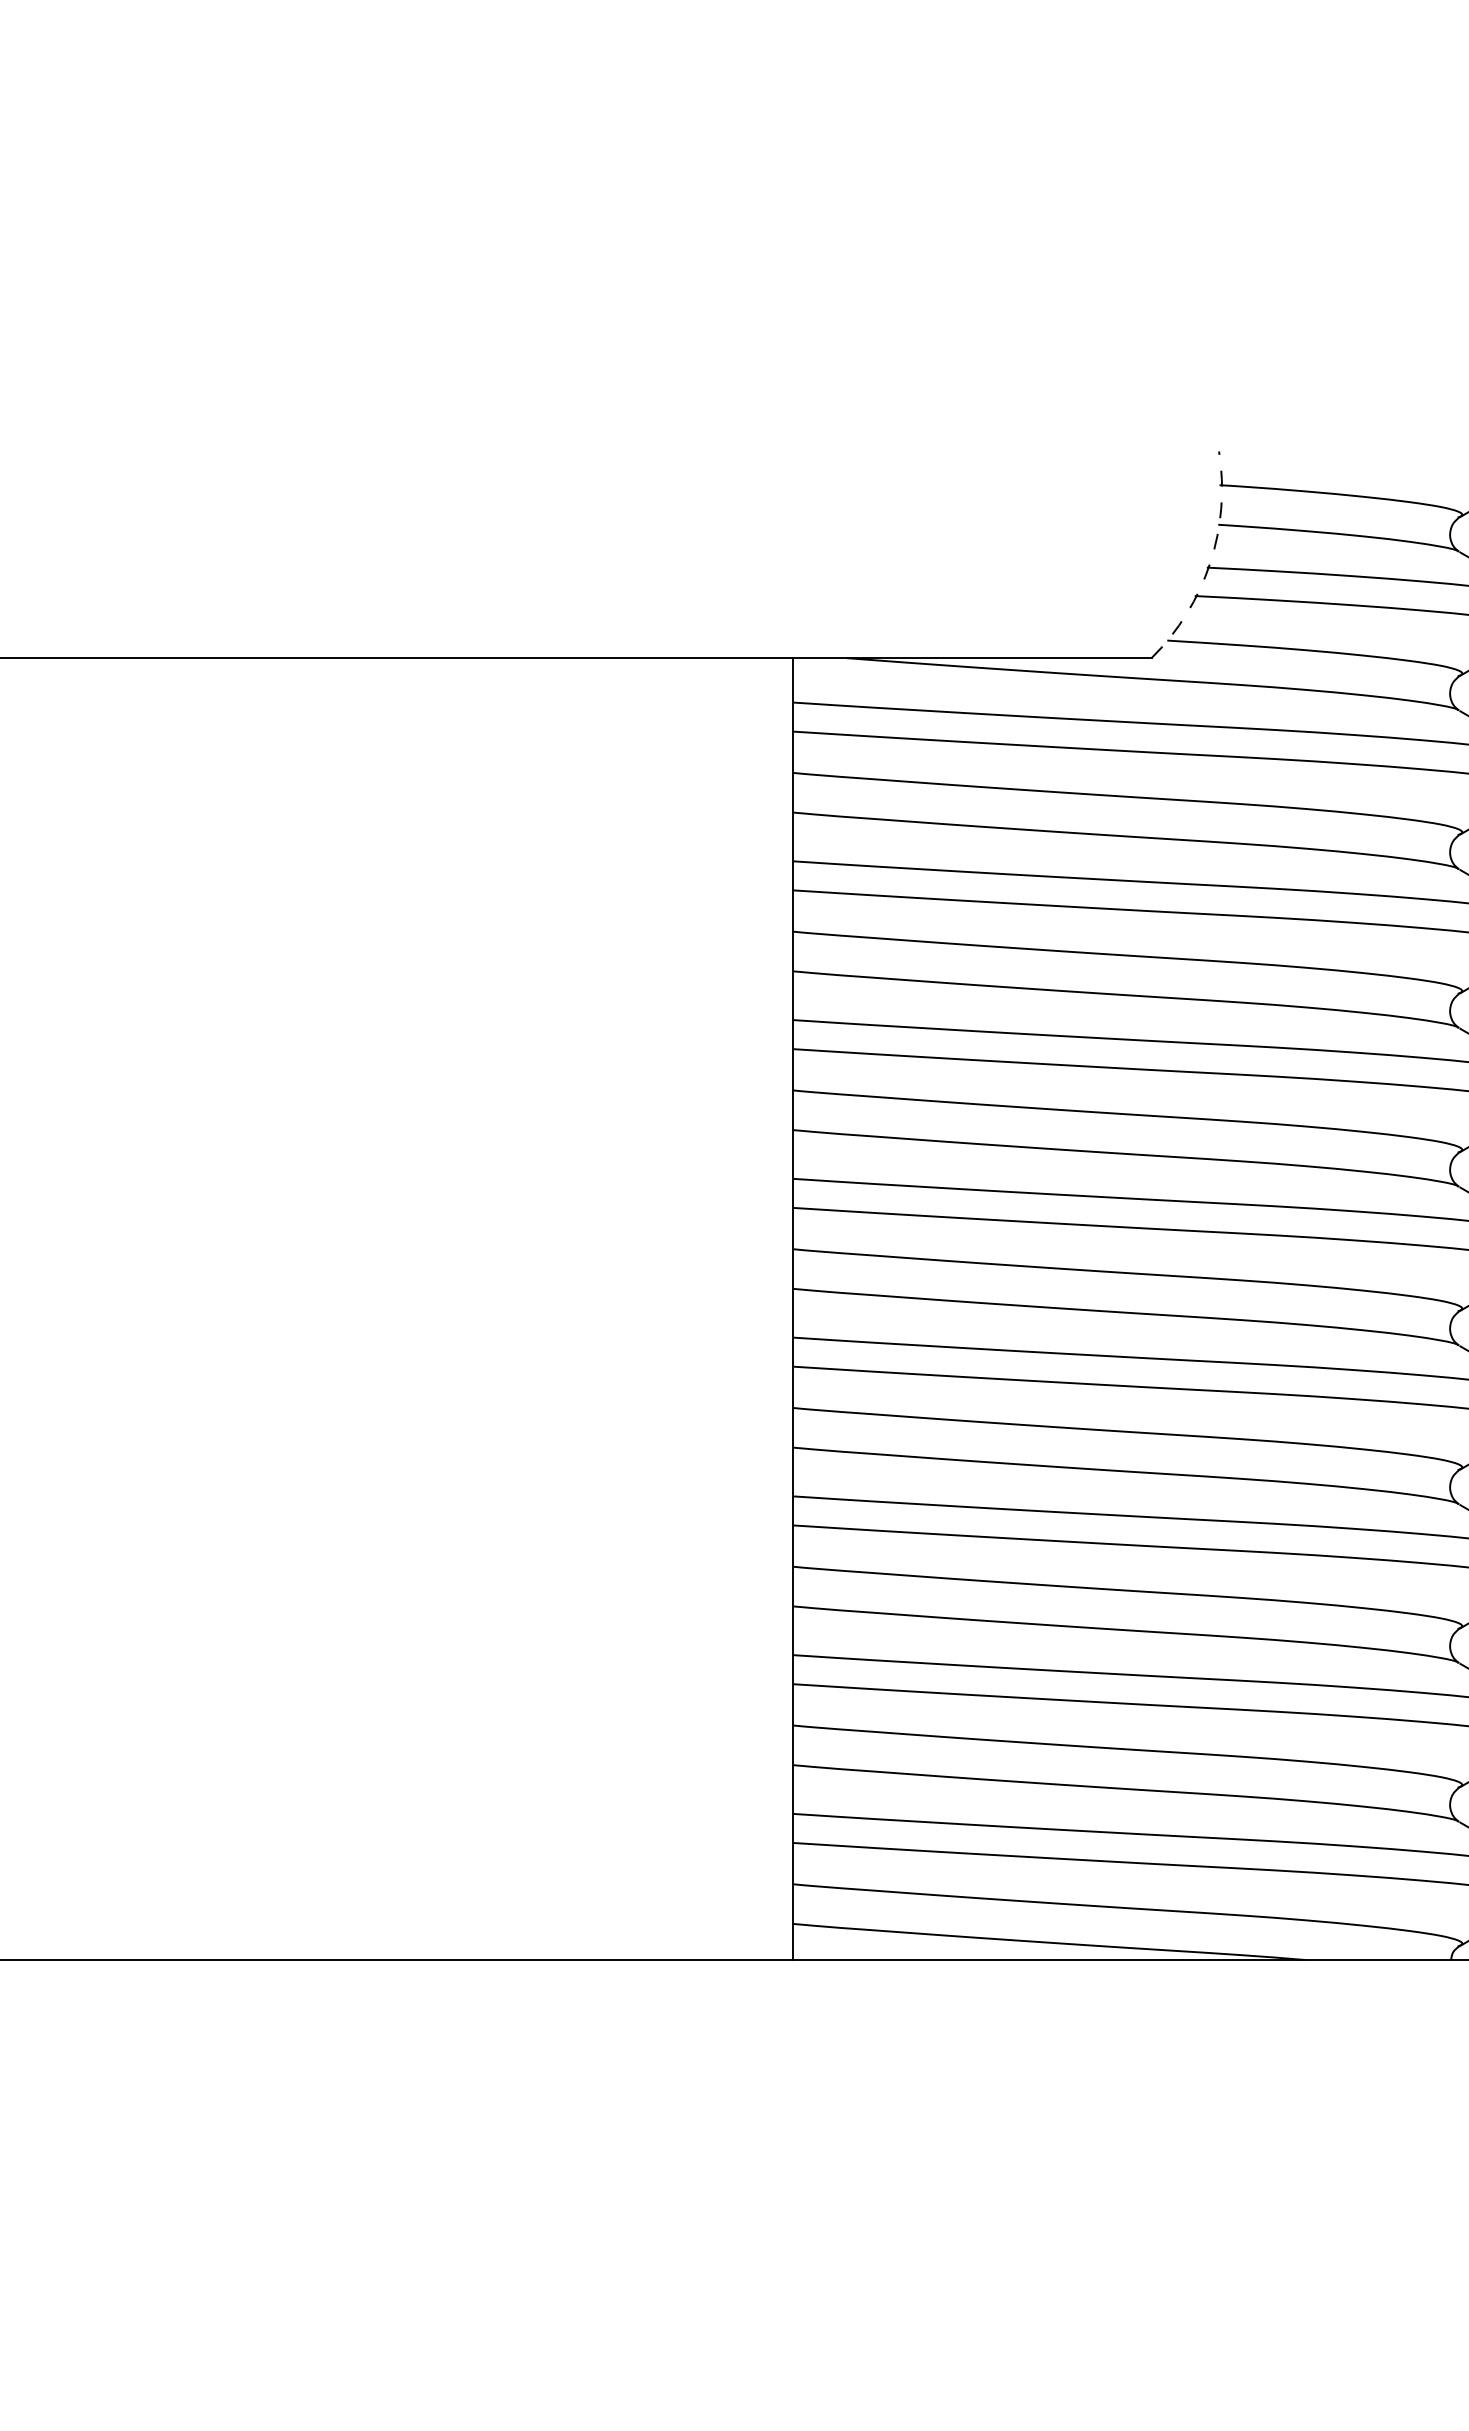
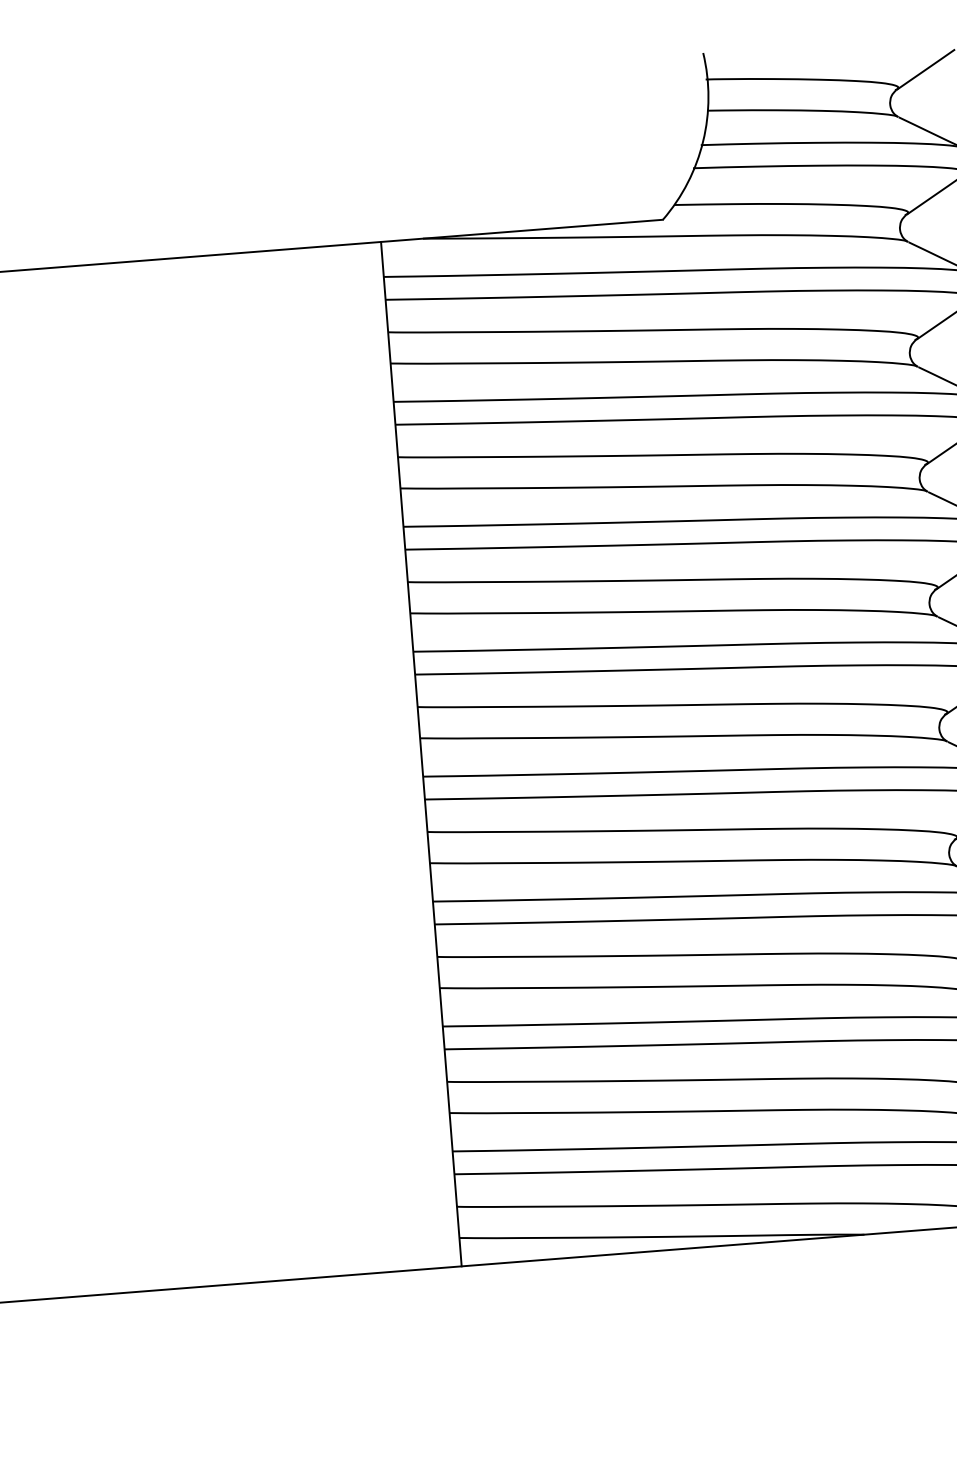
arc: (1210, 562) -> (703, 140), dashed -> solid

